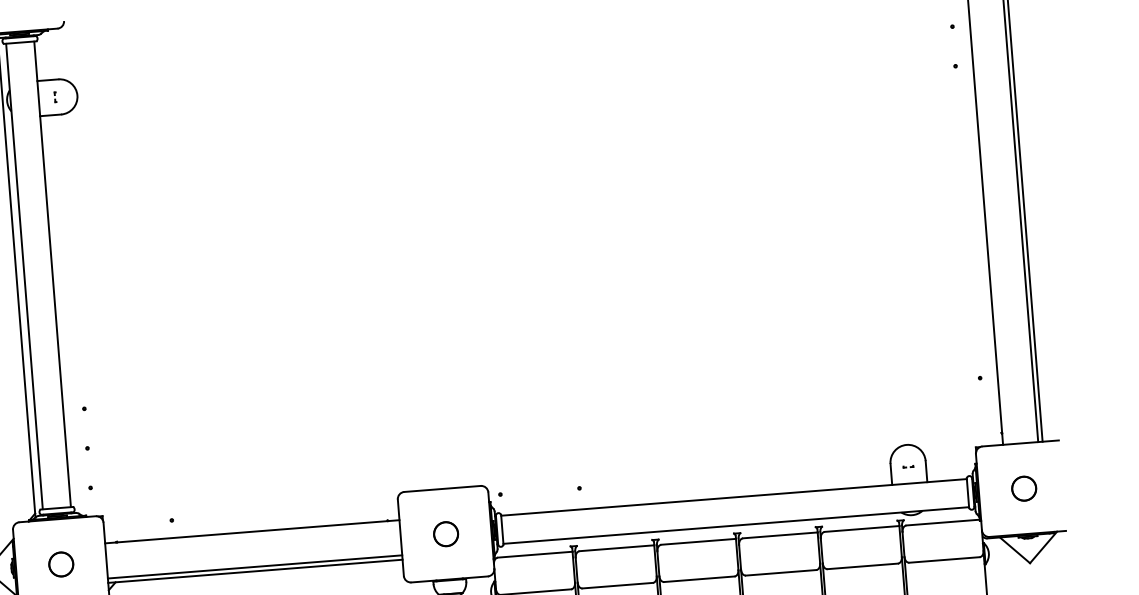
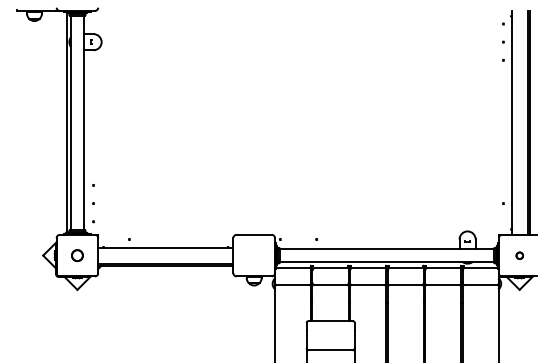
circle: (1023, 488) -> (519, 255), size x0.6
circle: (444, 534) -> (253, 255), removed

